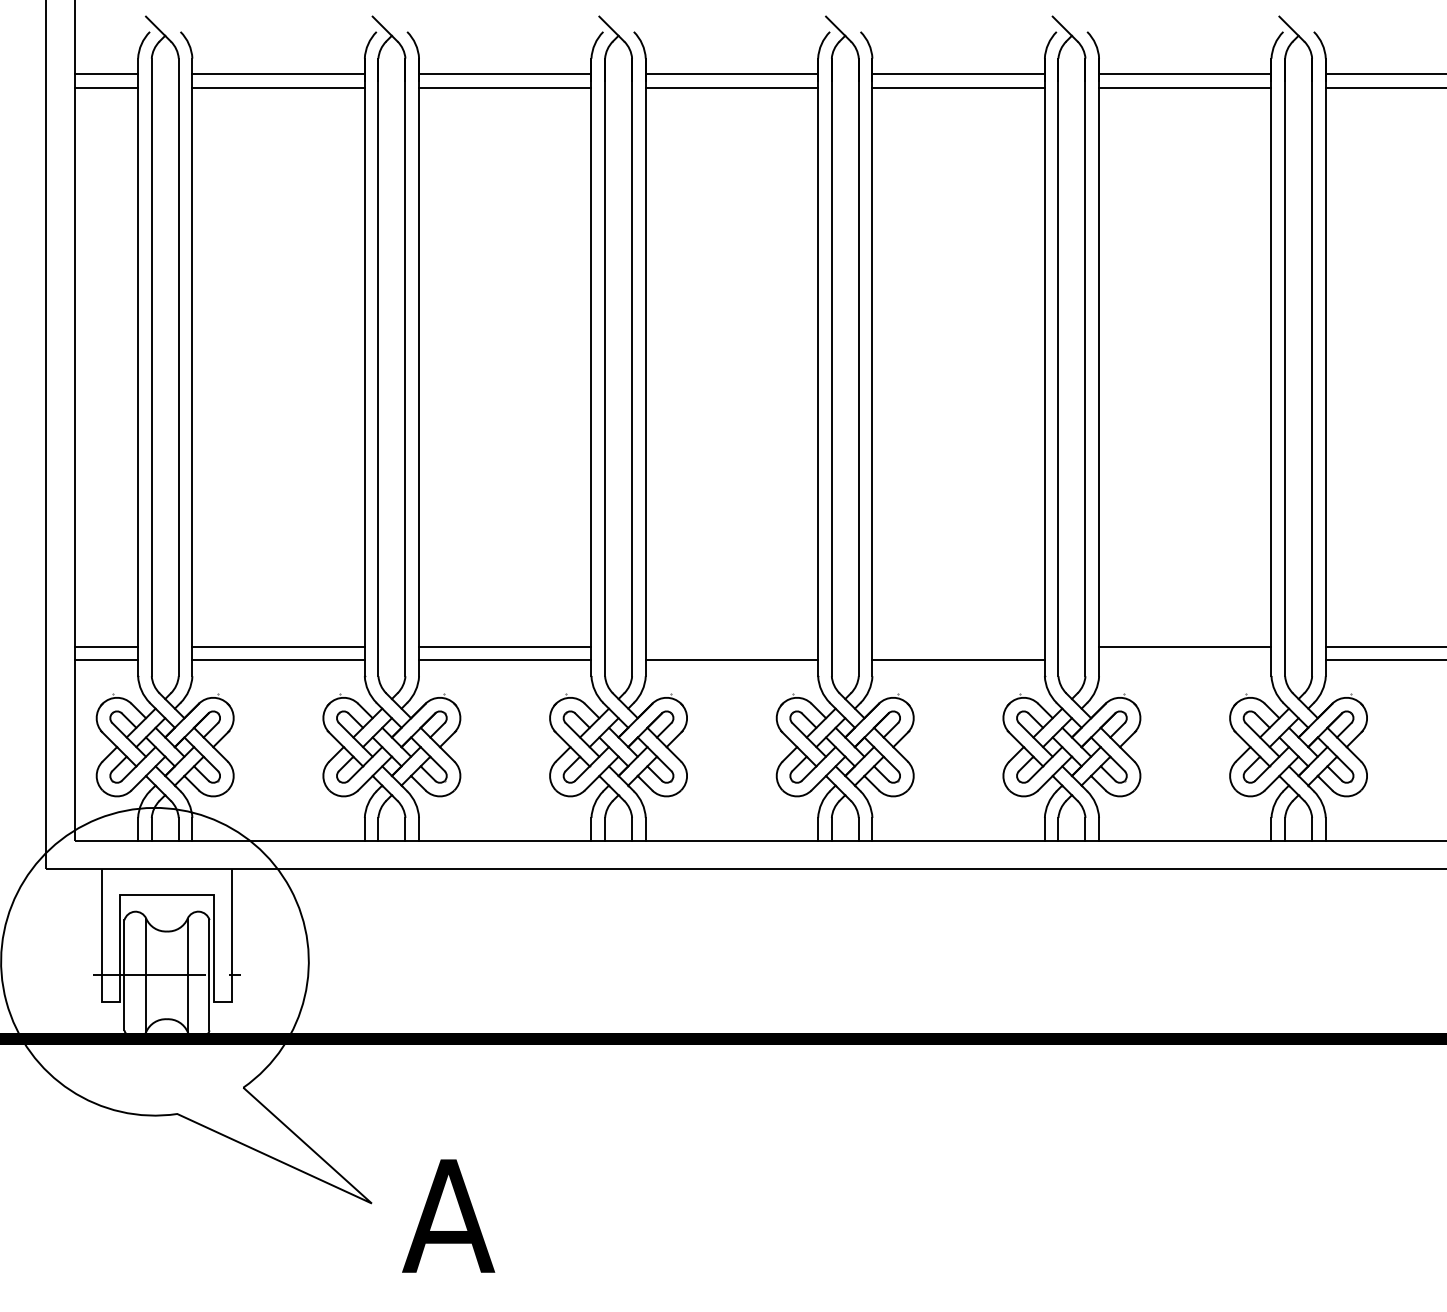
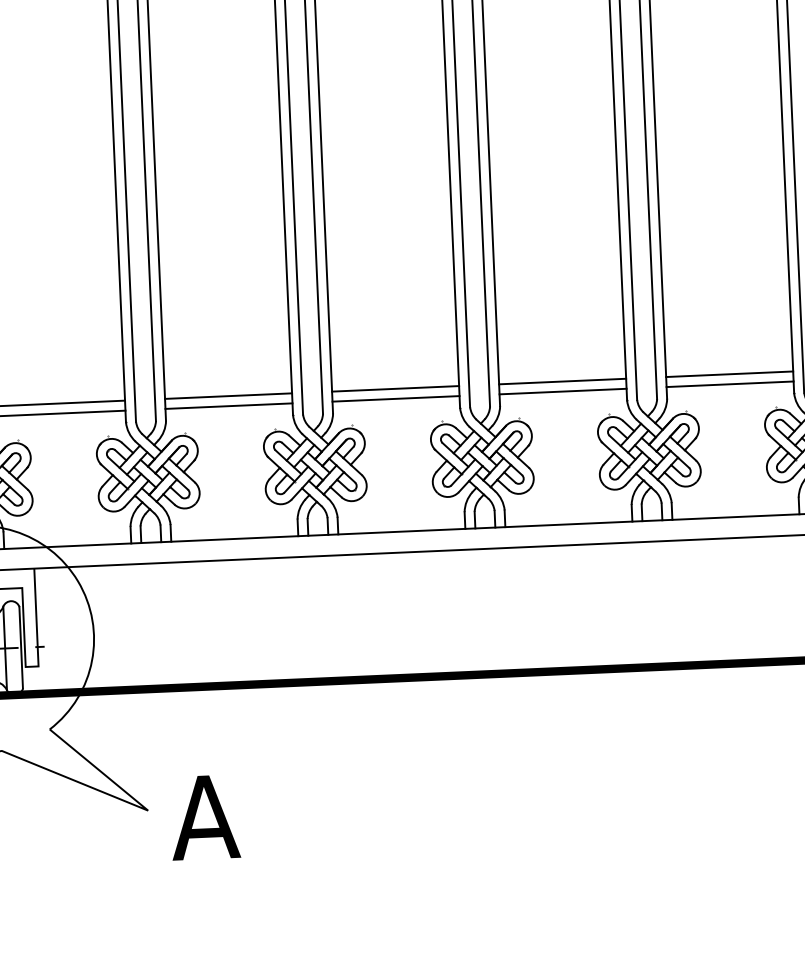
line: (731, 646) -> (395, 388), added
line: (958, 646) -> (562, 381), added
line: (1185, 660) -> (730, 384), added

